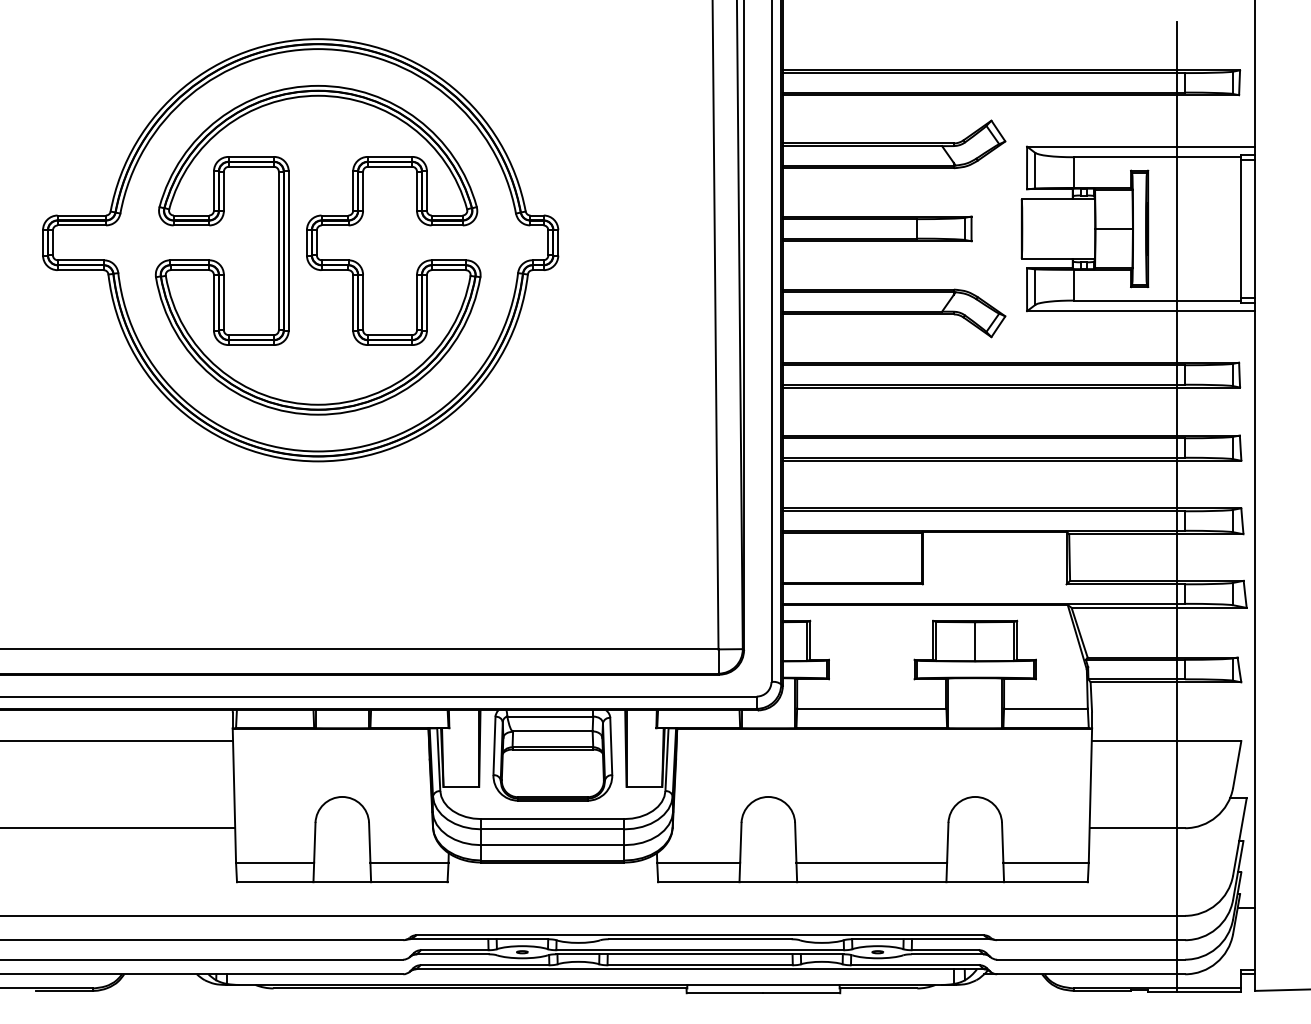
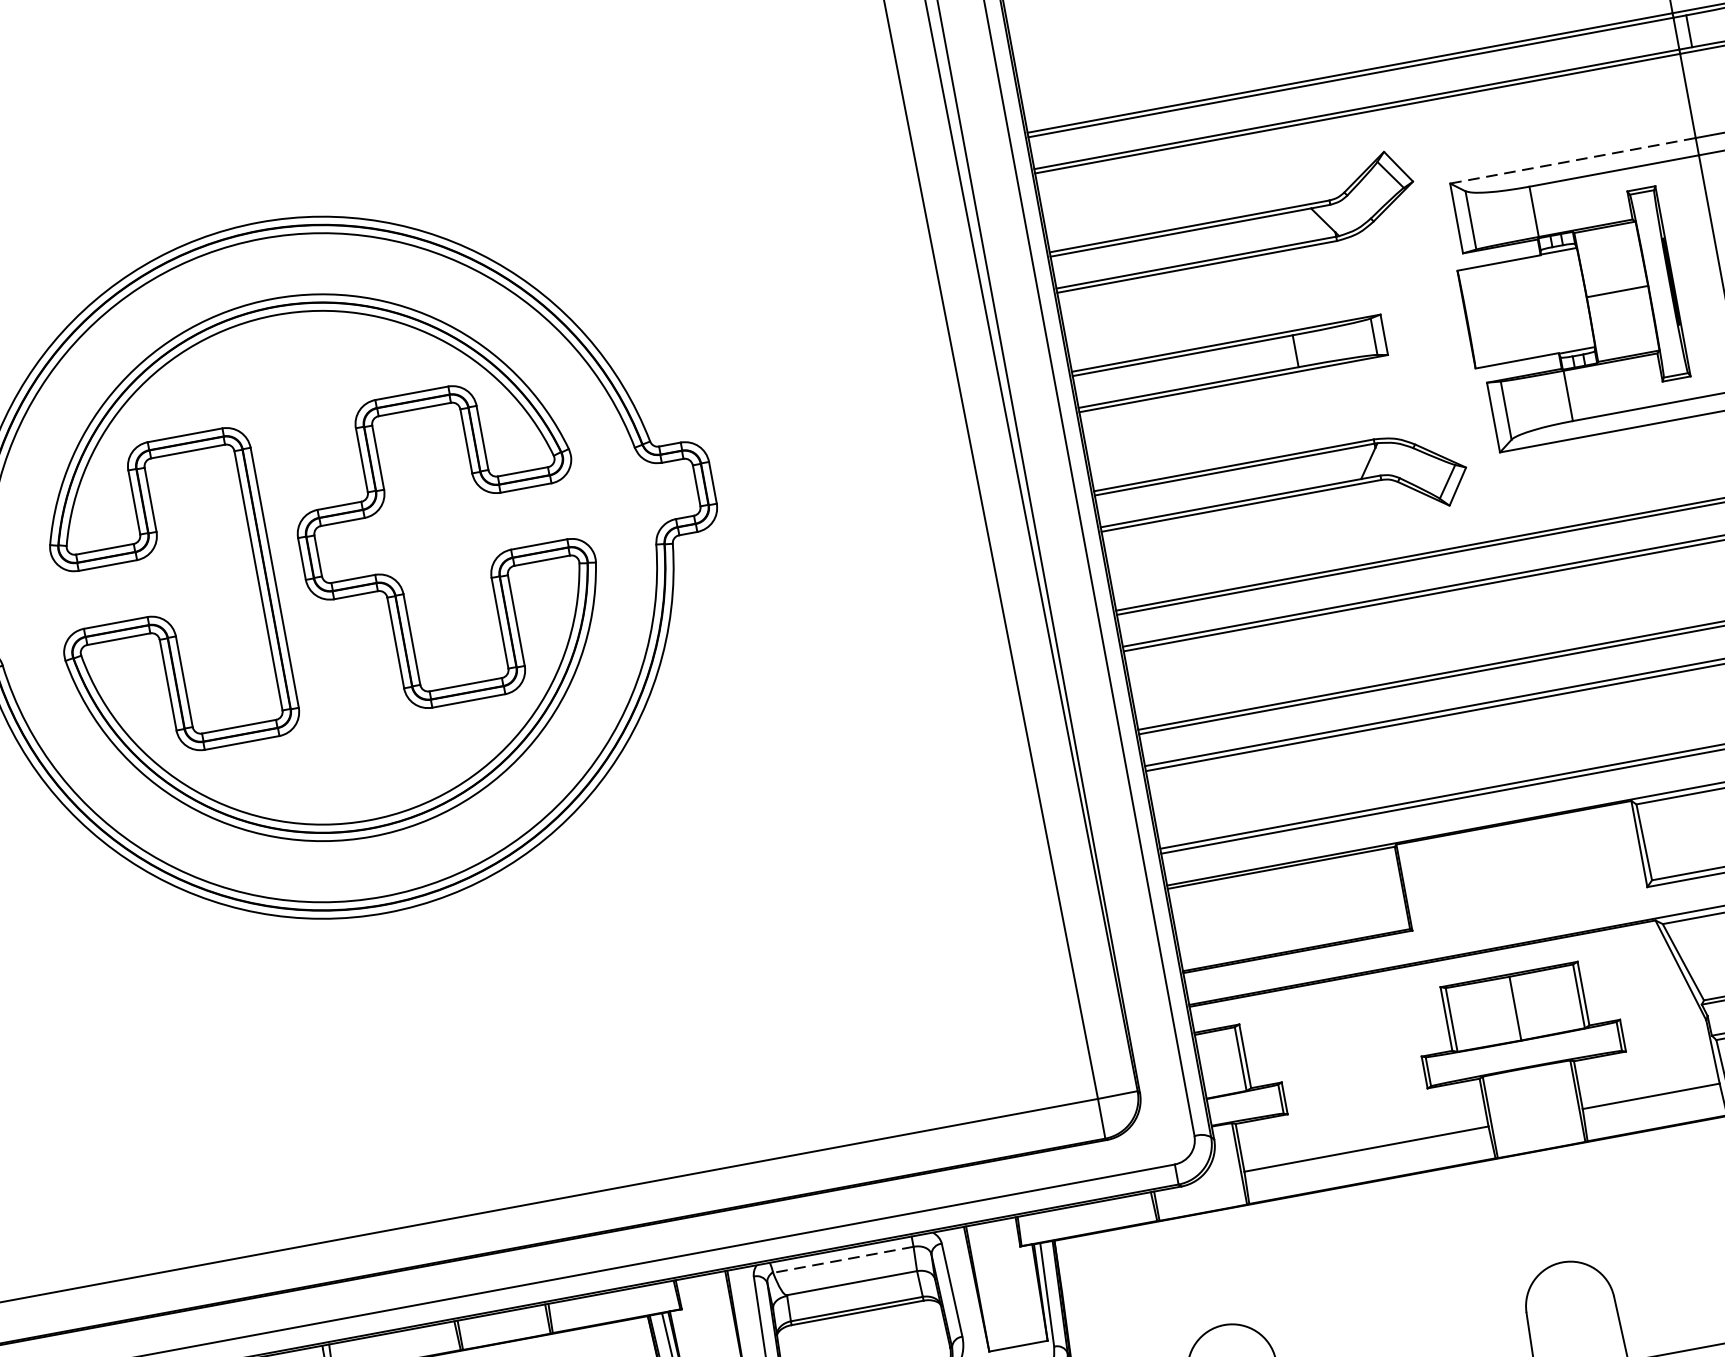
line: (1102, 146) -> (1573, 160), solid -> dashed
line: (550, 716) -> (843, 1259), solid -> dashed

